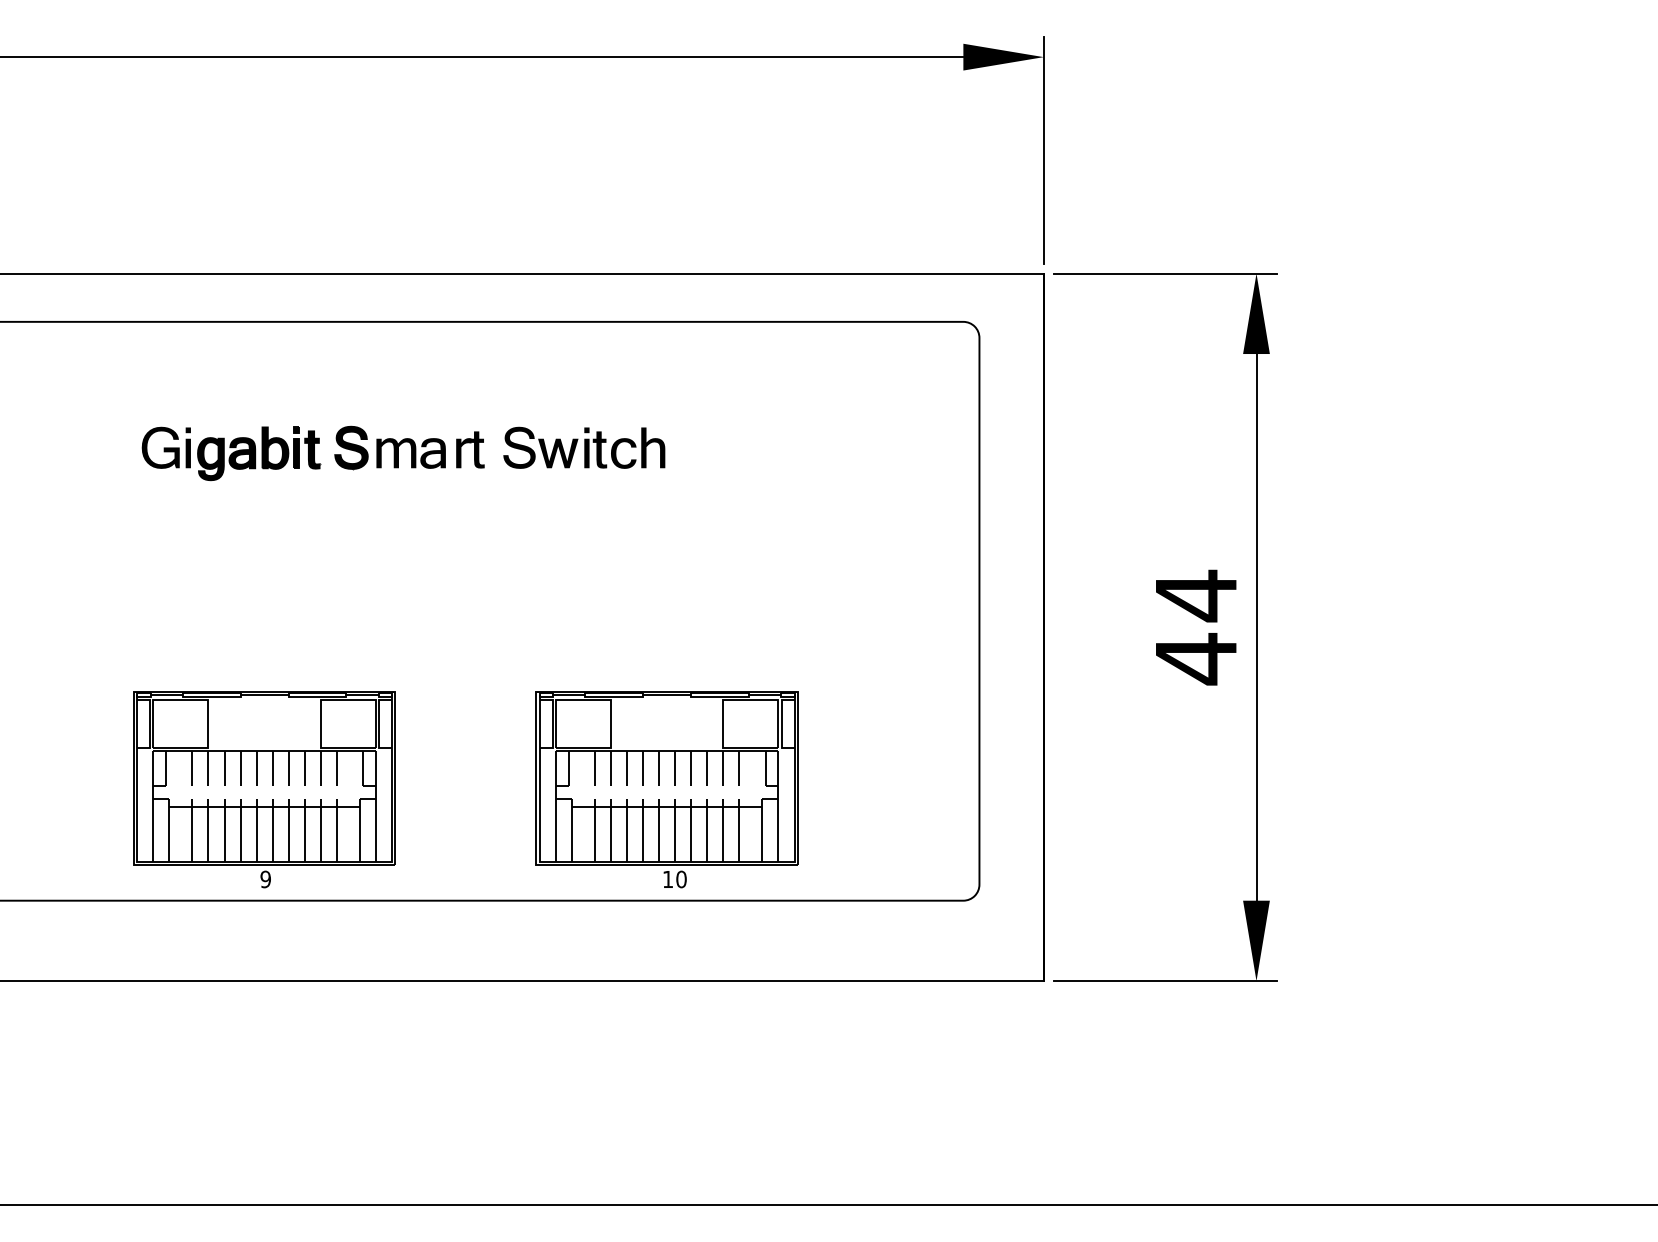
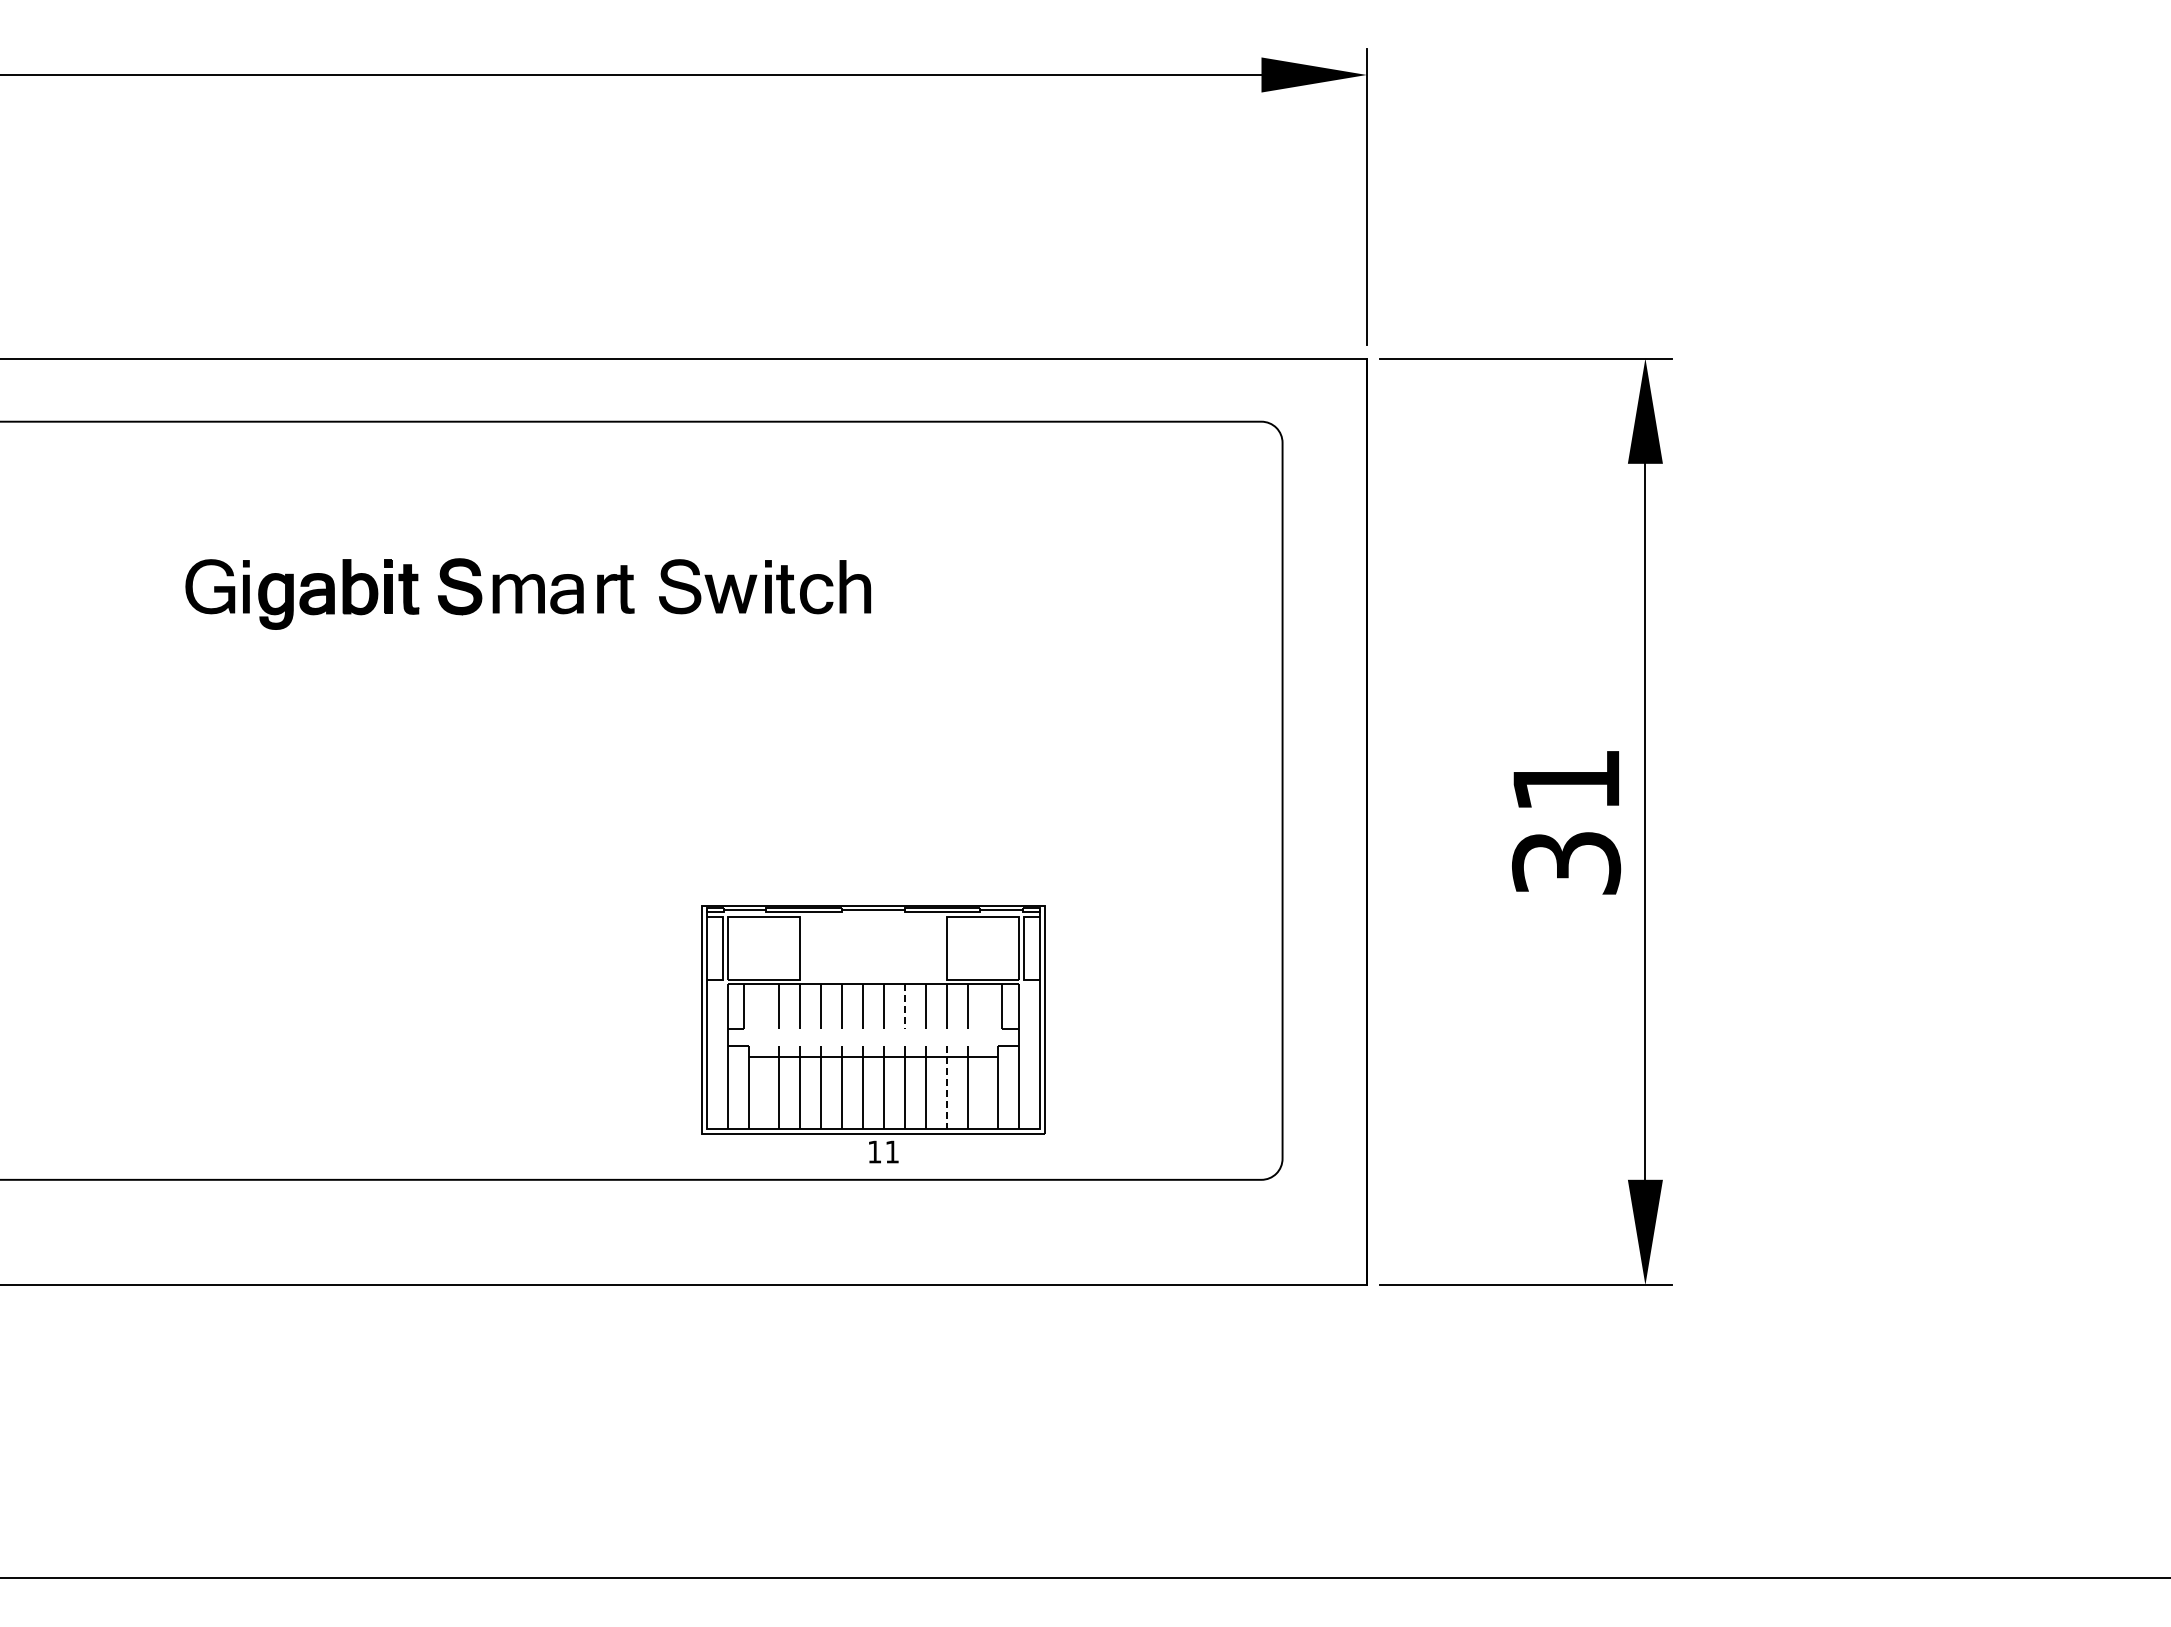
text: (1196, 627) -> (1566, 822), 44 -> 31
line: (691, 768) -> (905, 1006), solid -> dashed
part: (264, 789) -> (346, 1034), removed
line: (723, 830) -> (947, 1087), solid -> dashed
text: (681, 879) -> (892, 1151), 10 -> 11

